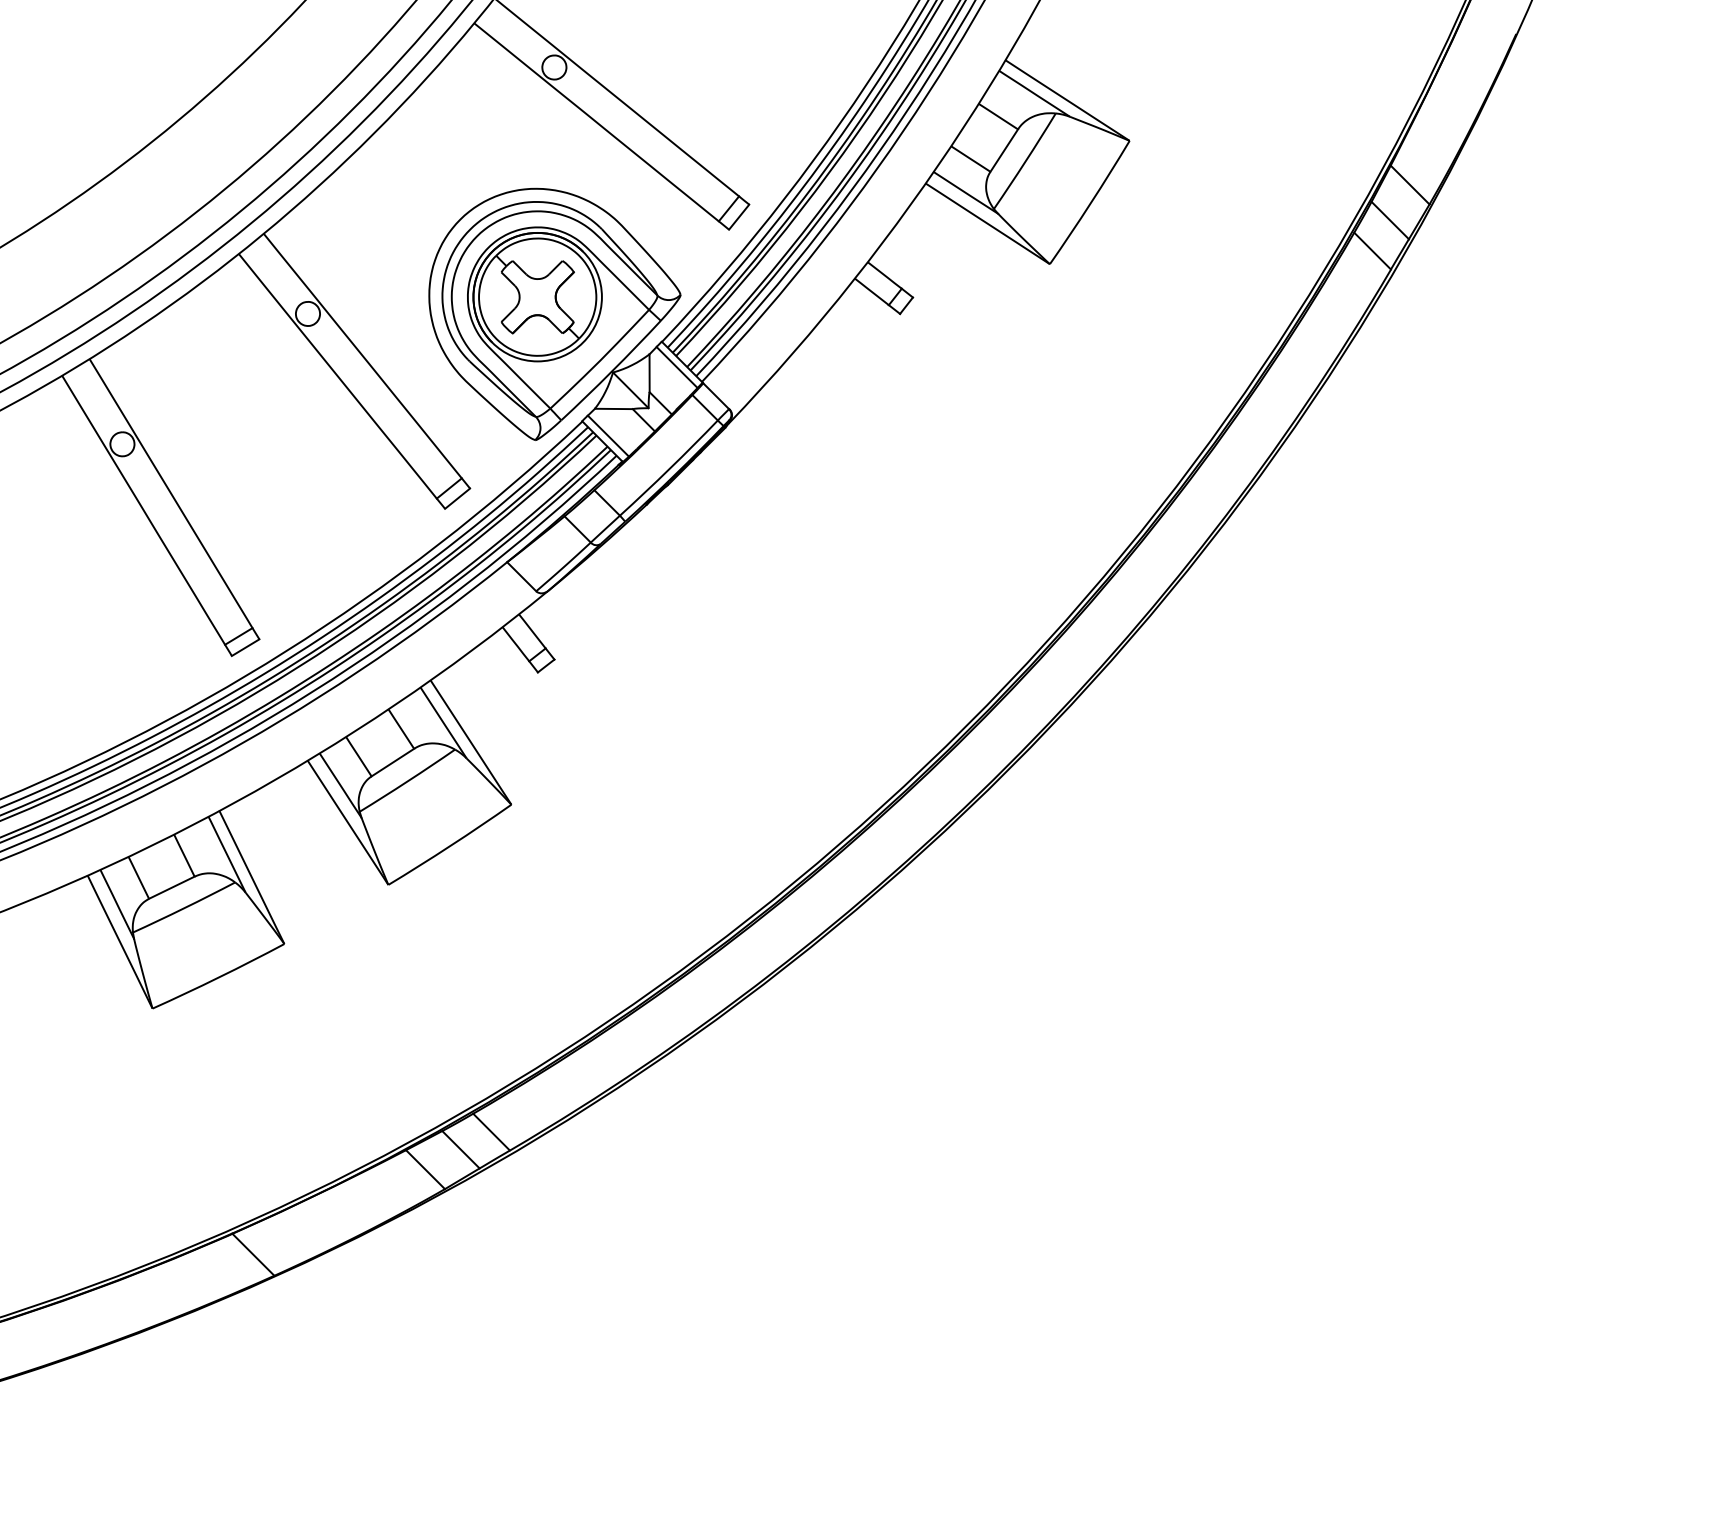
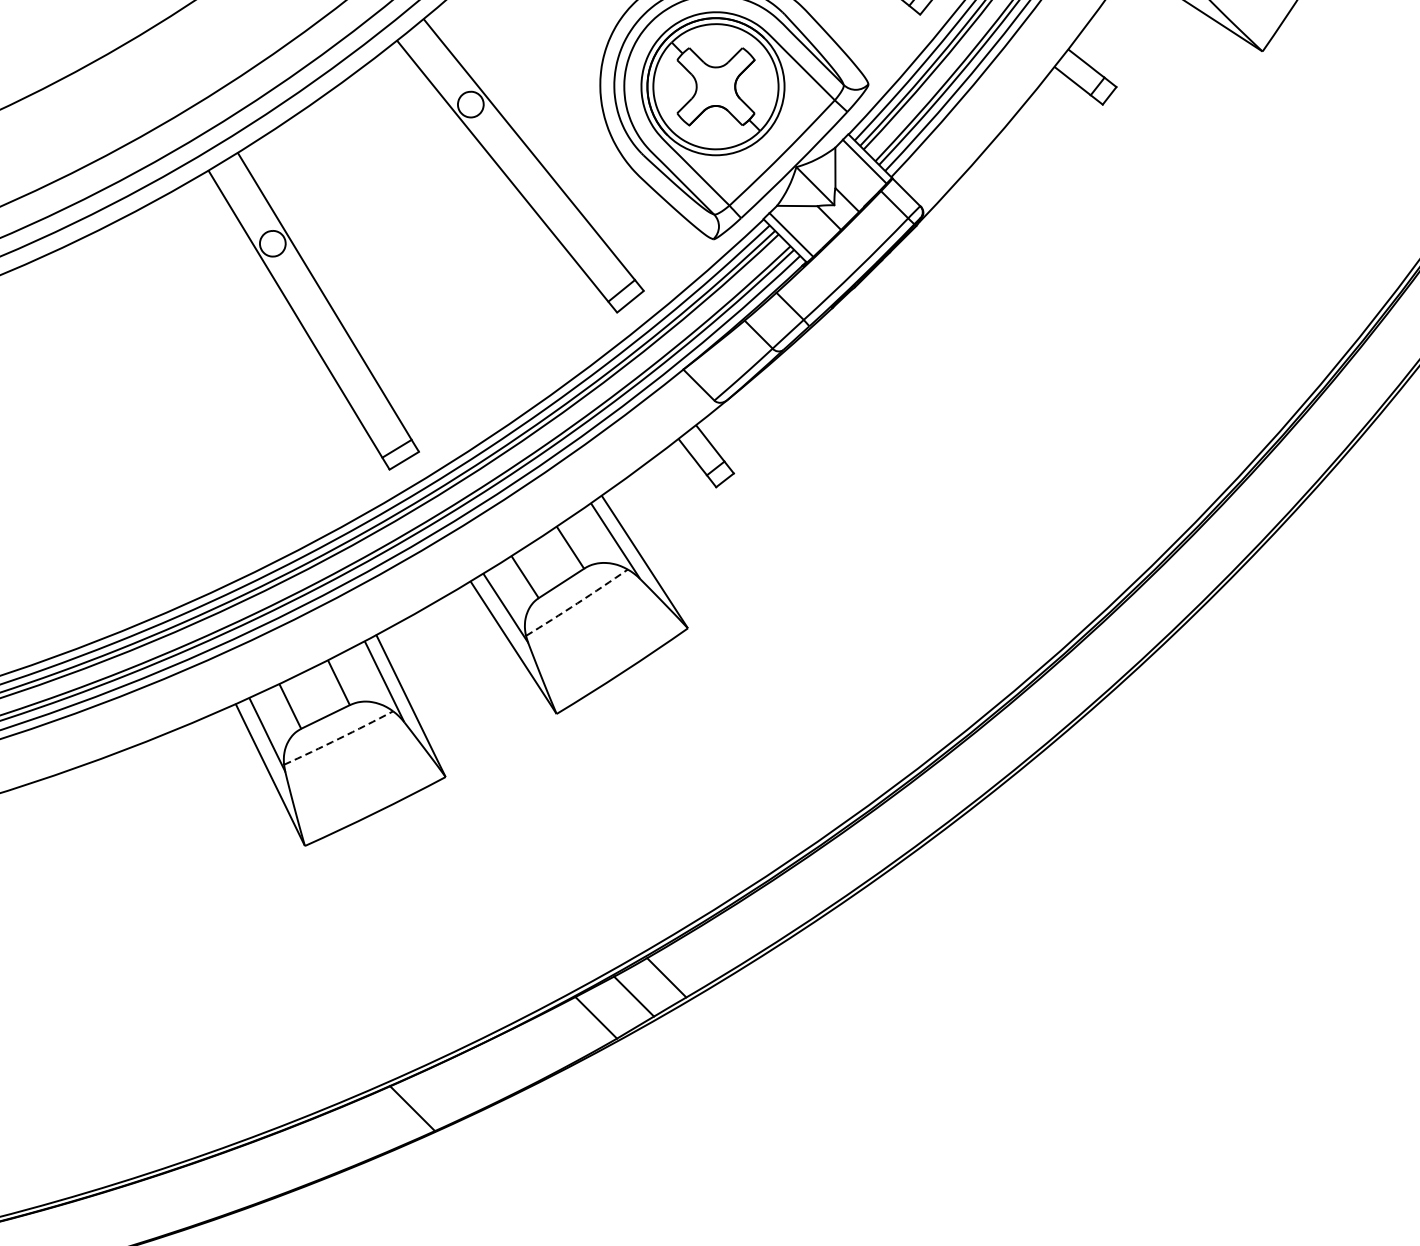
arc: (407, 781) -> (577, 603), solid -> dashed
arc: (184, 908) -> (339, 739), solid -> dashed

